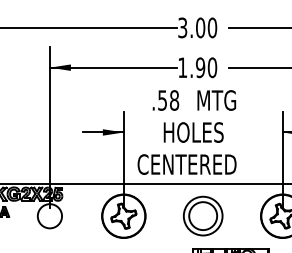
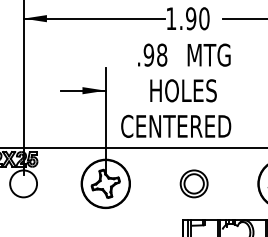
text: (162, 100) -> (148, 55), .58 -> .98
part: (203, 216) -> (194, 184), size x0.62

